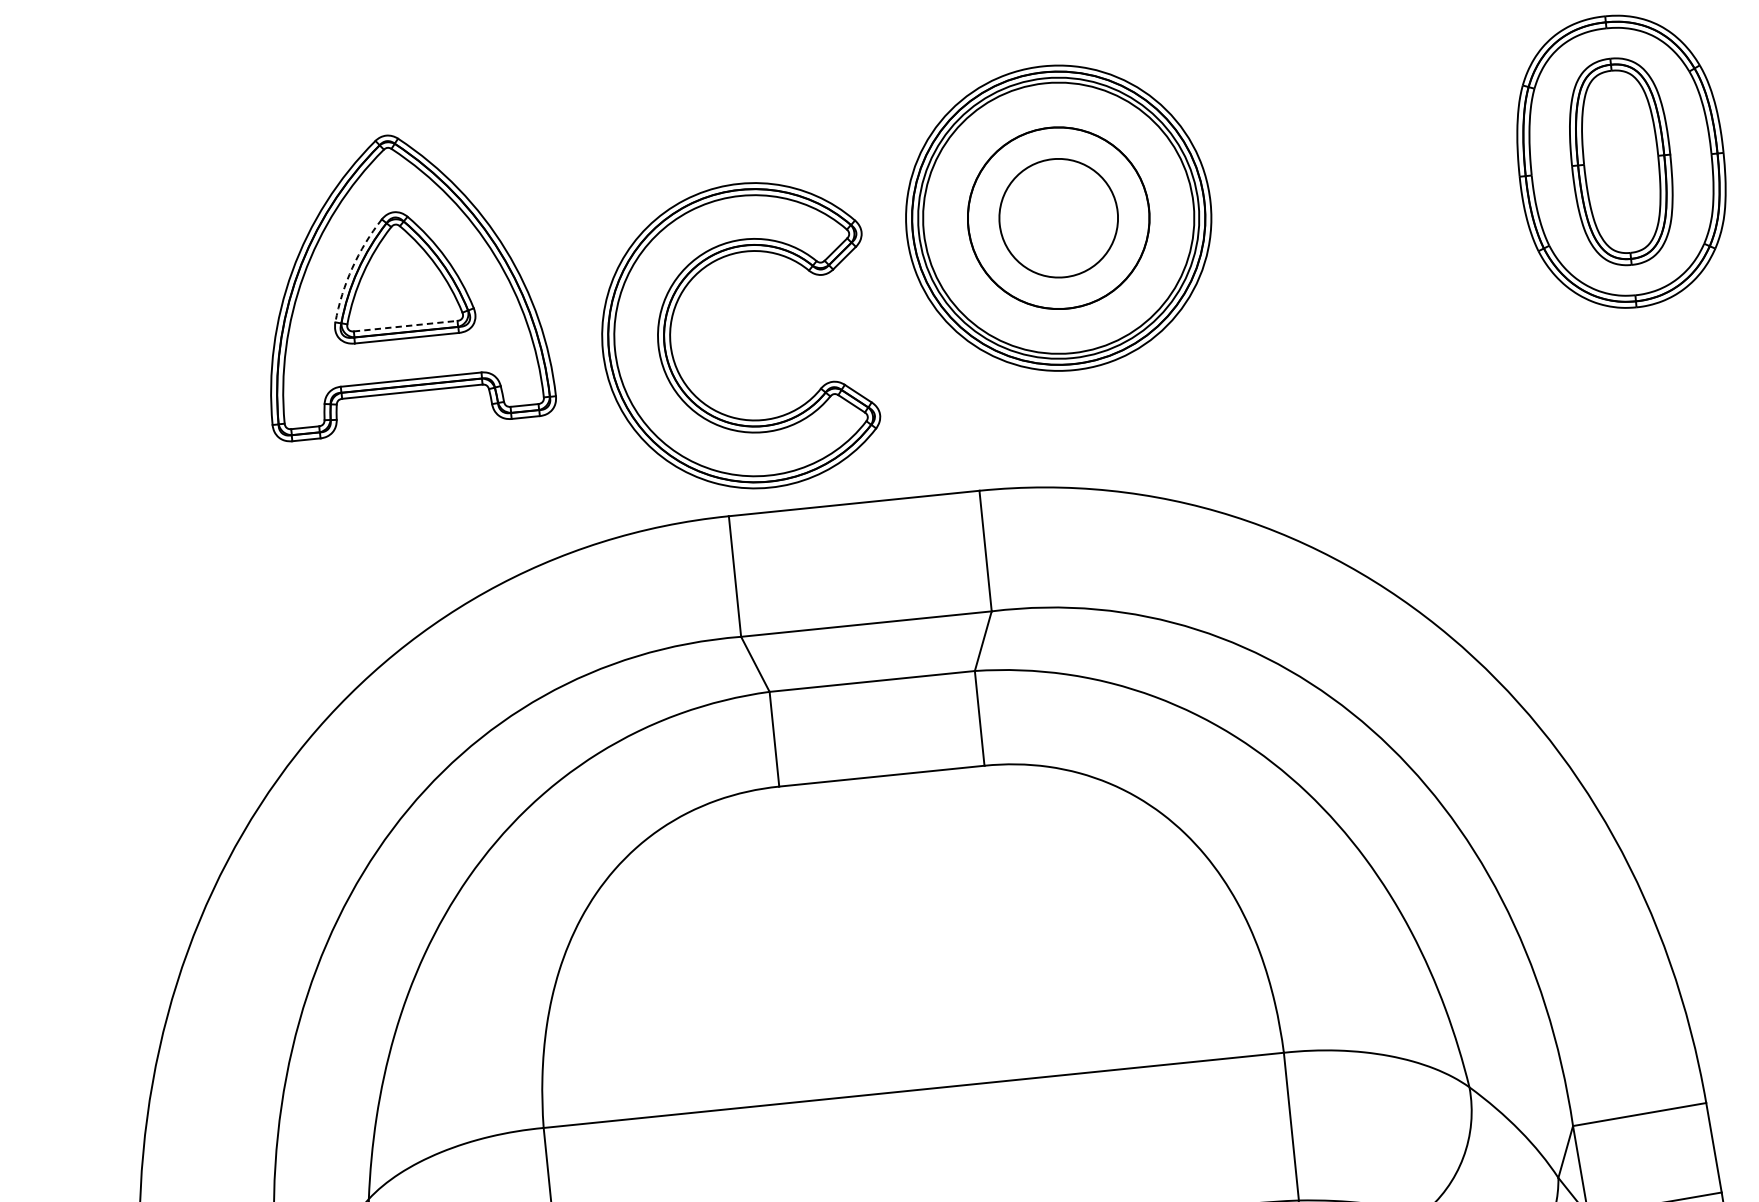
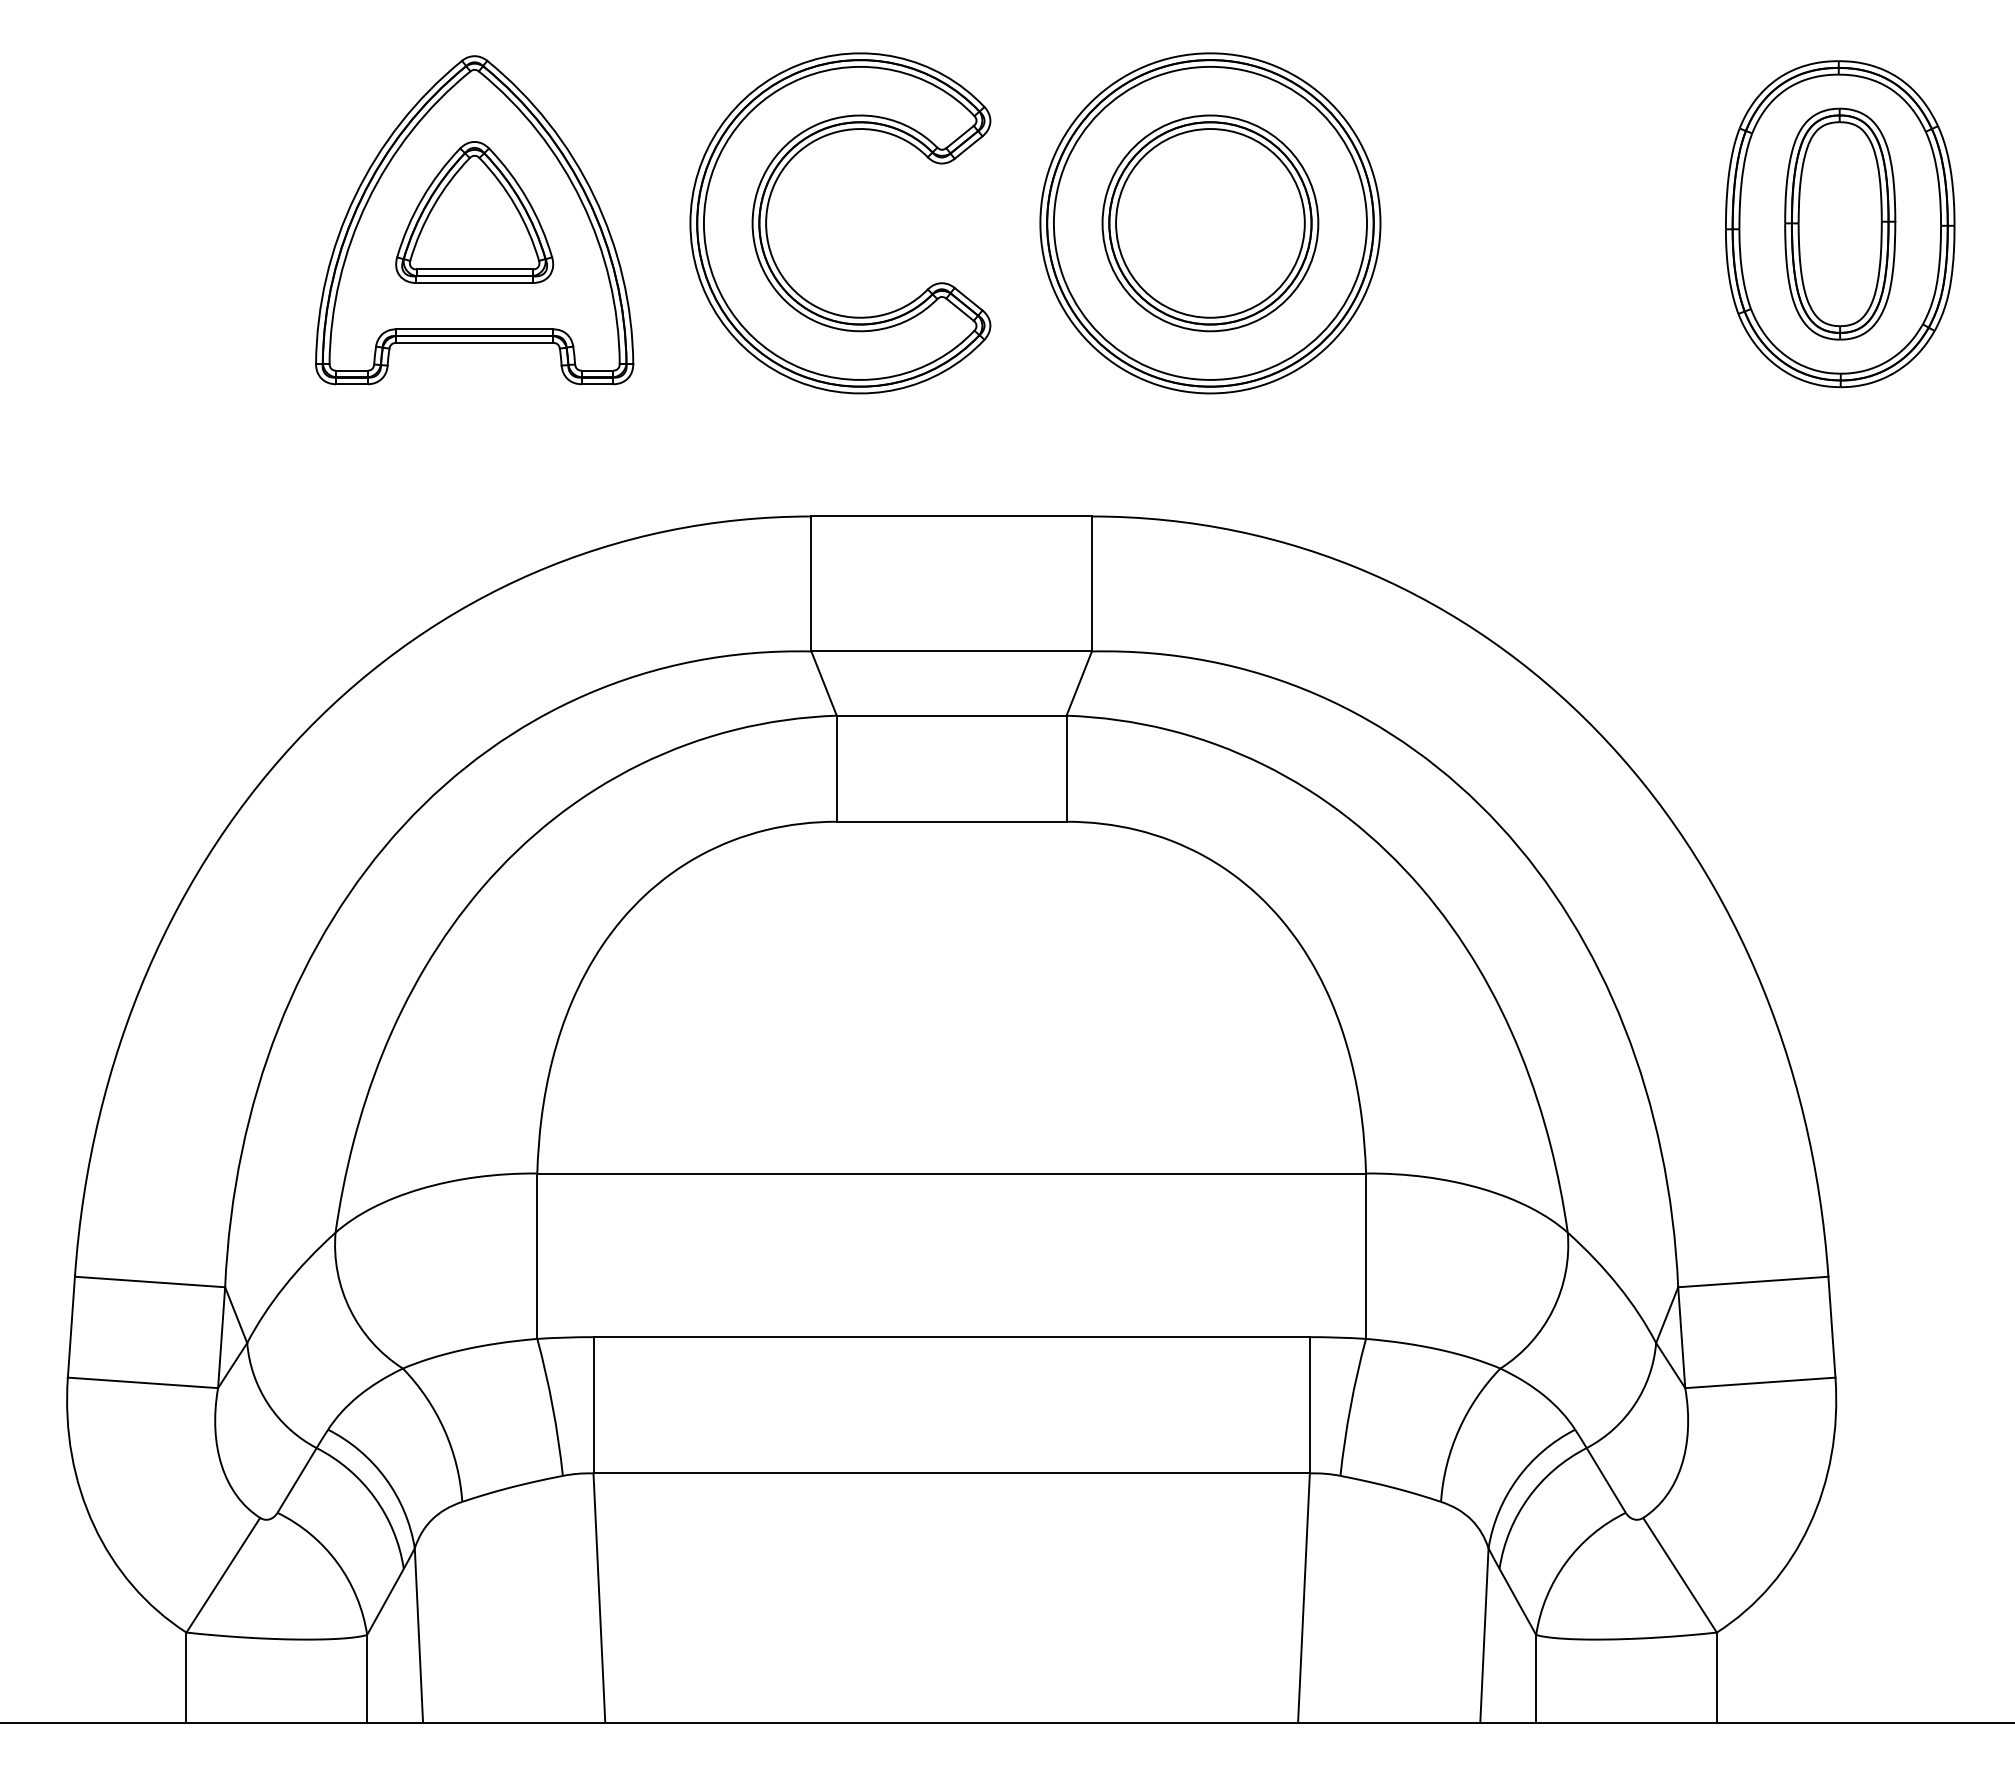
circle: (1058, 218) -> (1210, 223), size x0.71
circle: (1058, 218) -> (1210, 223), size x1.43
arc: (352, 268) -> (422, 199), dashed -> solid
line: (406, 326) -> (475, 269), dashed -> solid
part: (671, 341) -> (767, 220), moved

